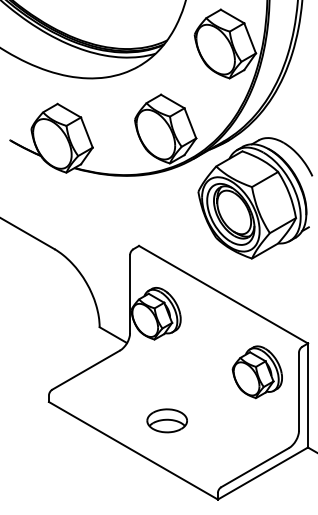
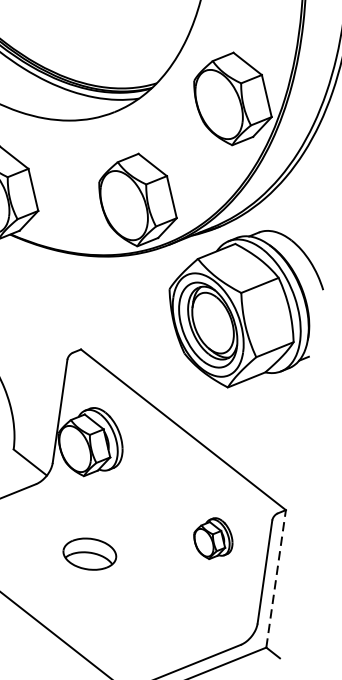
part: (256, 372) -> (212, 538), size x0.6
line: (308, 395) -> (276, 578), solid -> dashed
part: (166, 420) -> (88, 553), moved

